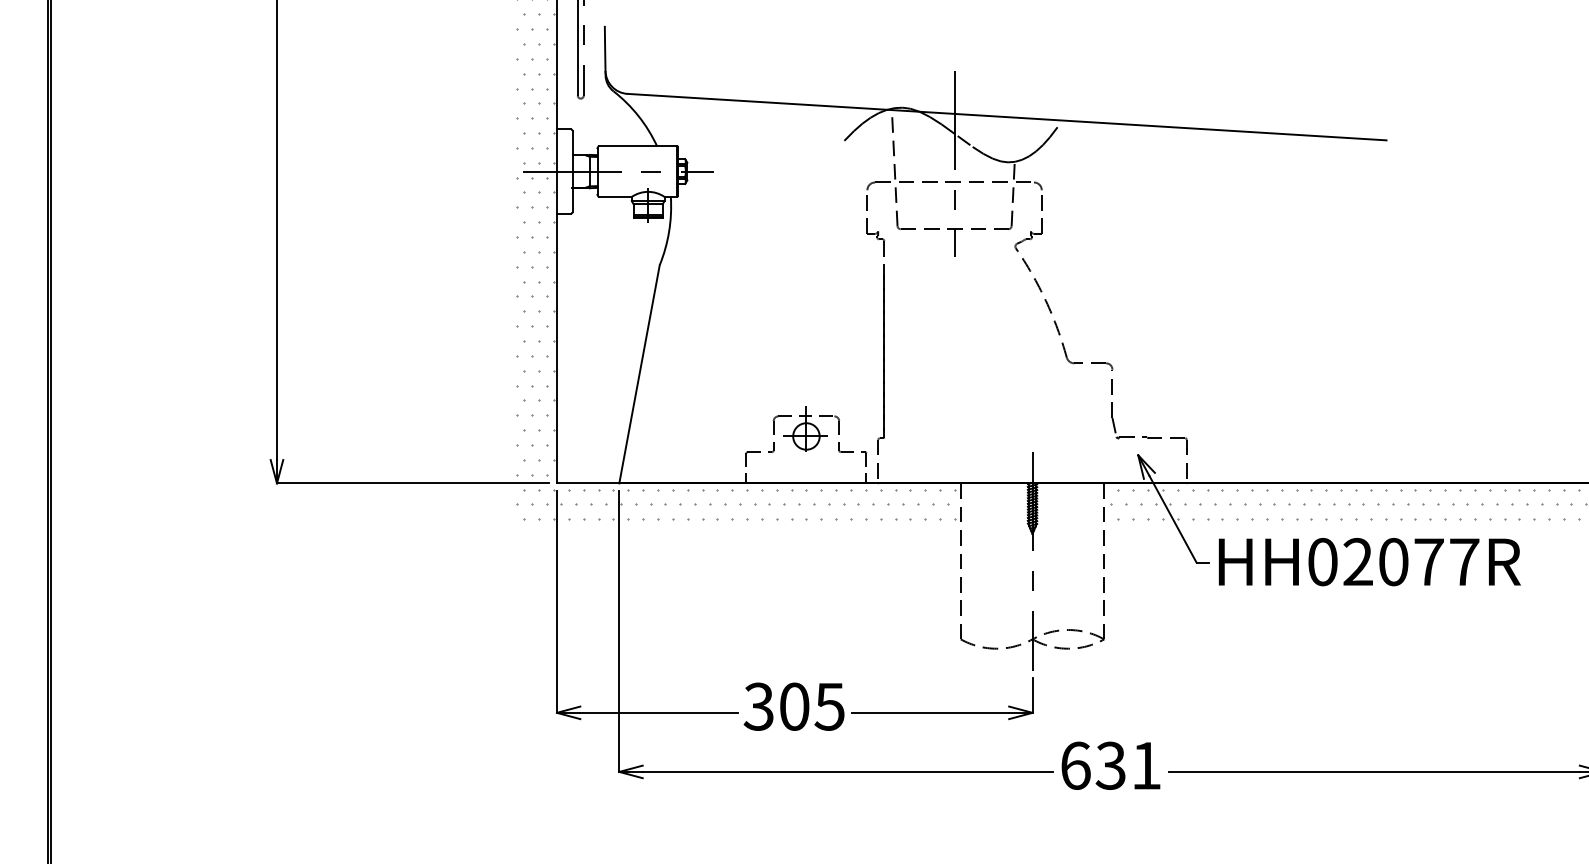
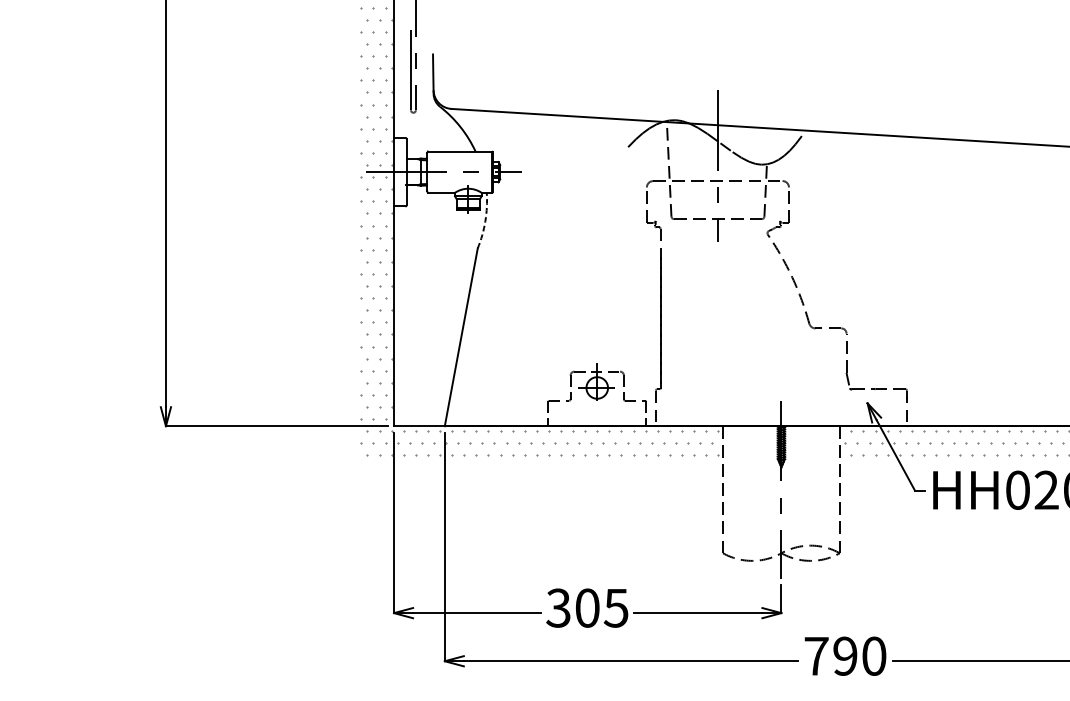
arc: (669, 231) -> (485, 221), solid -> dashed
text: (1111, 765) -> (845, 656), 631 -> 790

